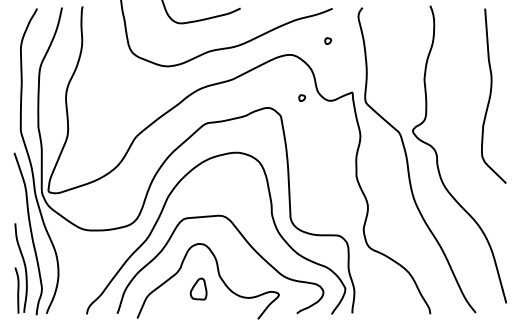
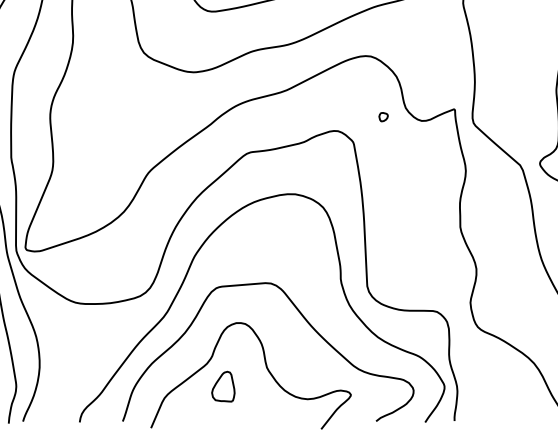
part: (328, 40) -> (420, 35), removed
part: (198, 288) -> (223, 385), moved

